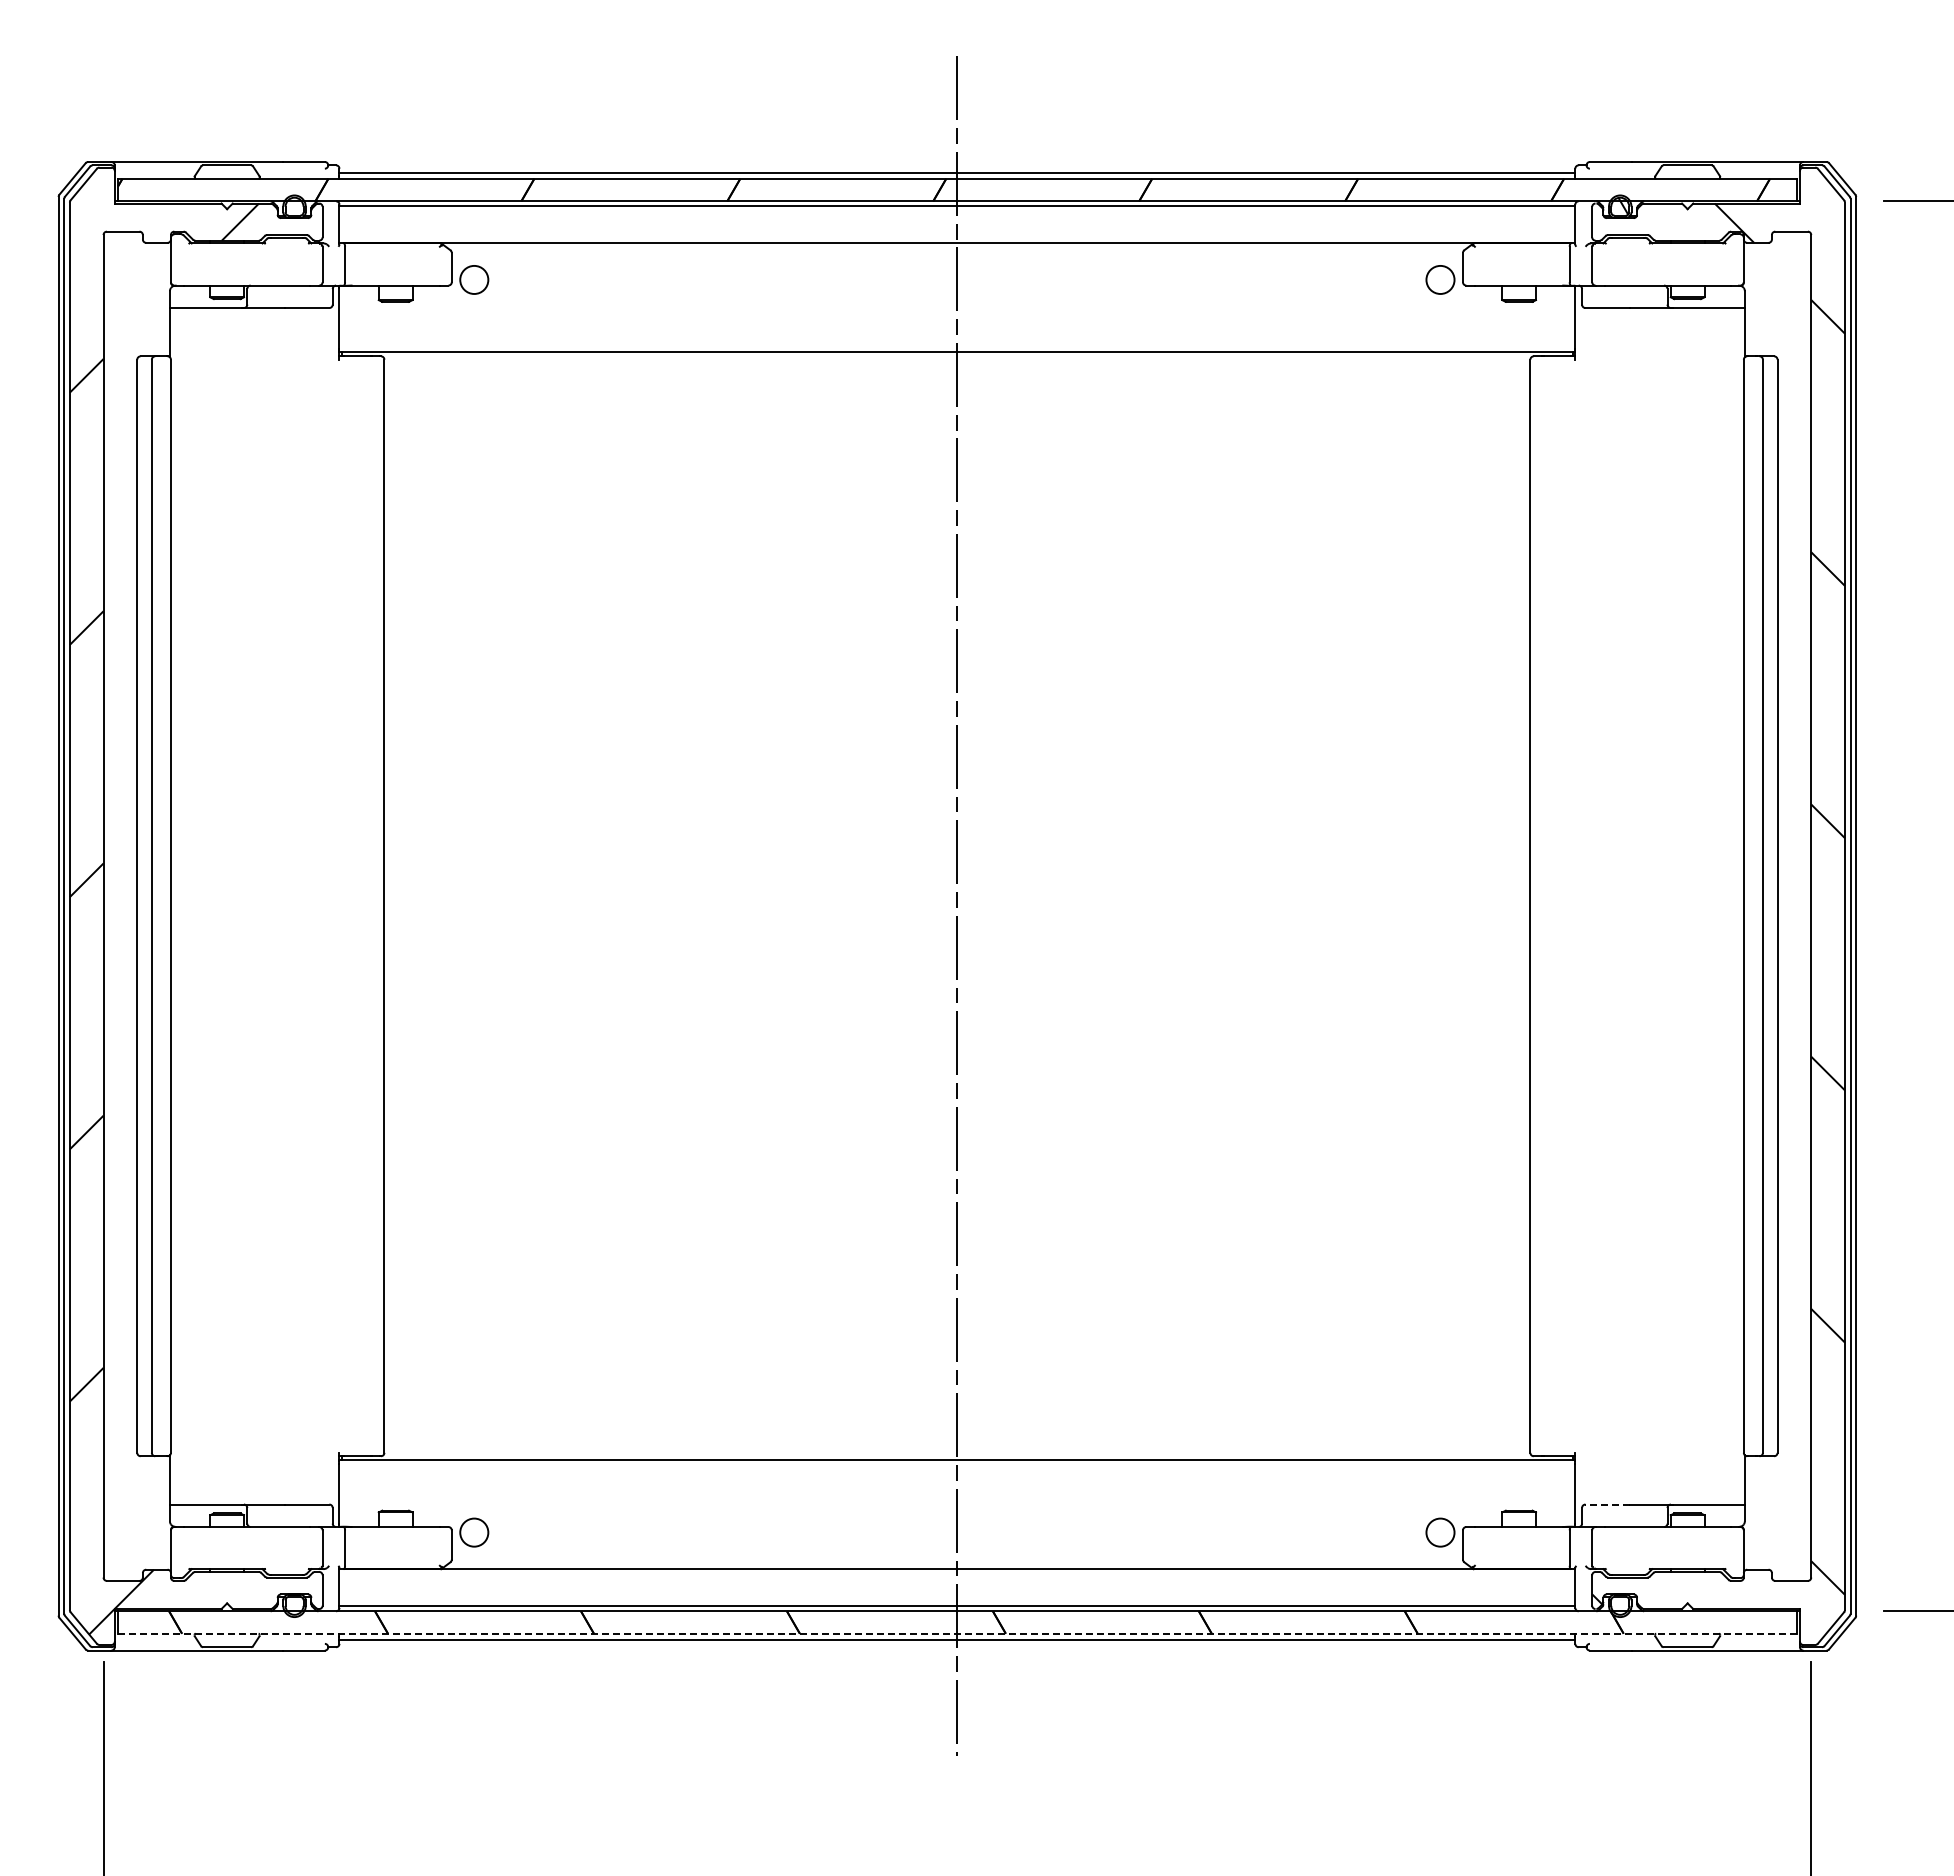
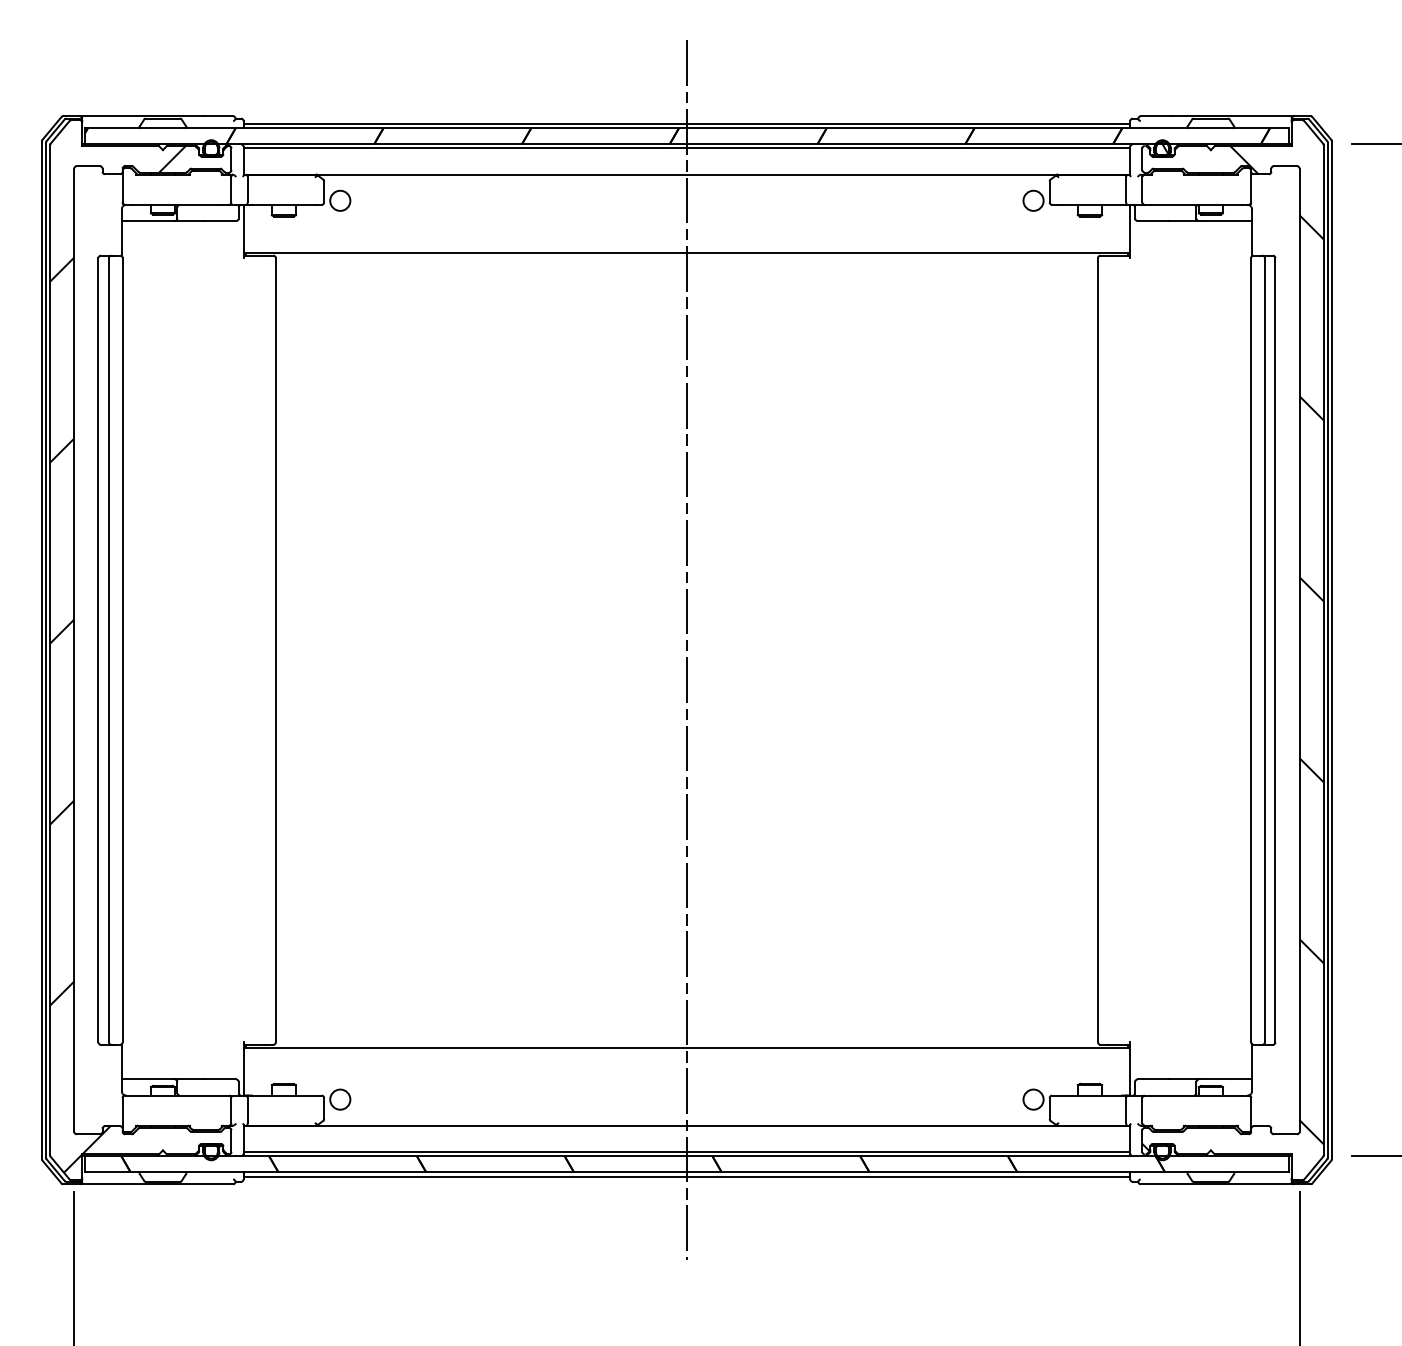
line: (1607, 1504) -> (1153, 1079), dashed -> solid
line: (957, 1633) -> (687, 1172), dashed -> solid

